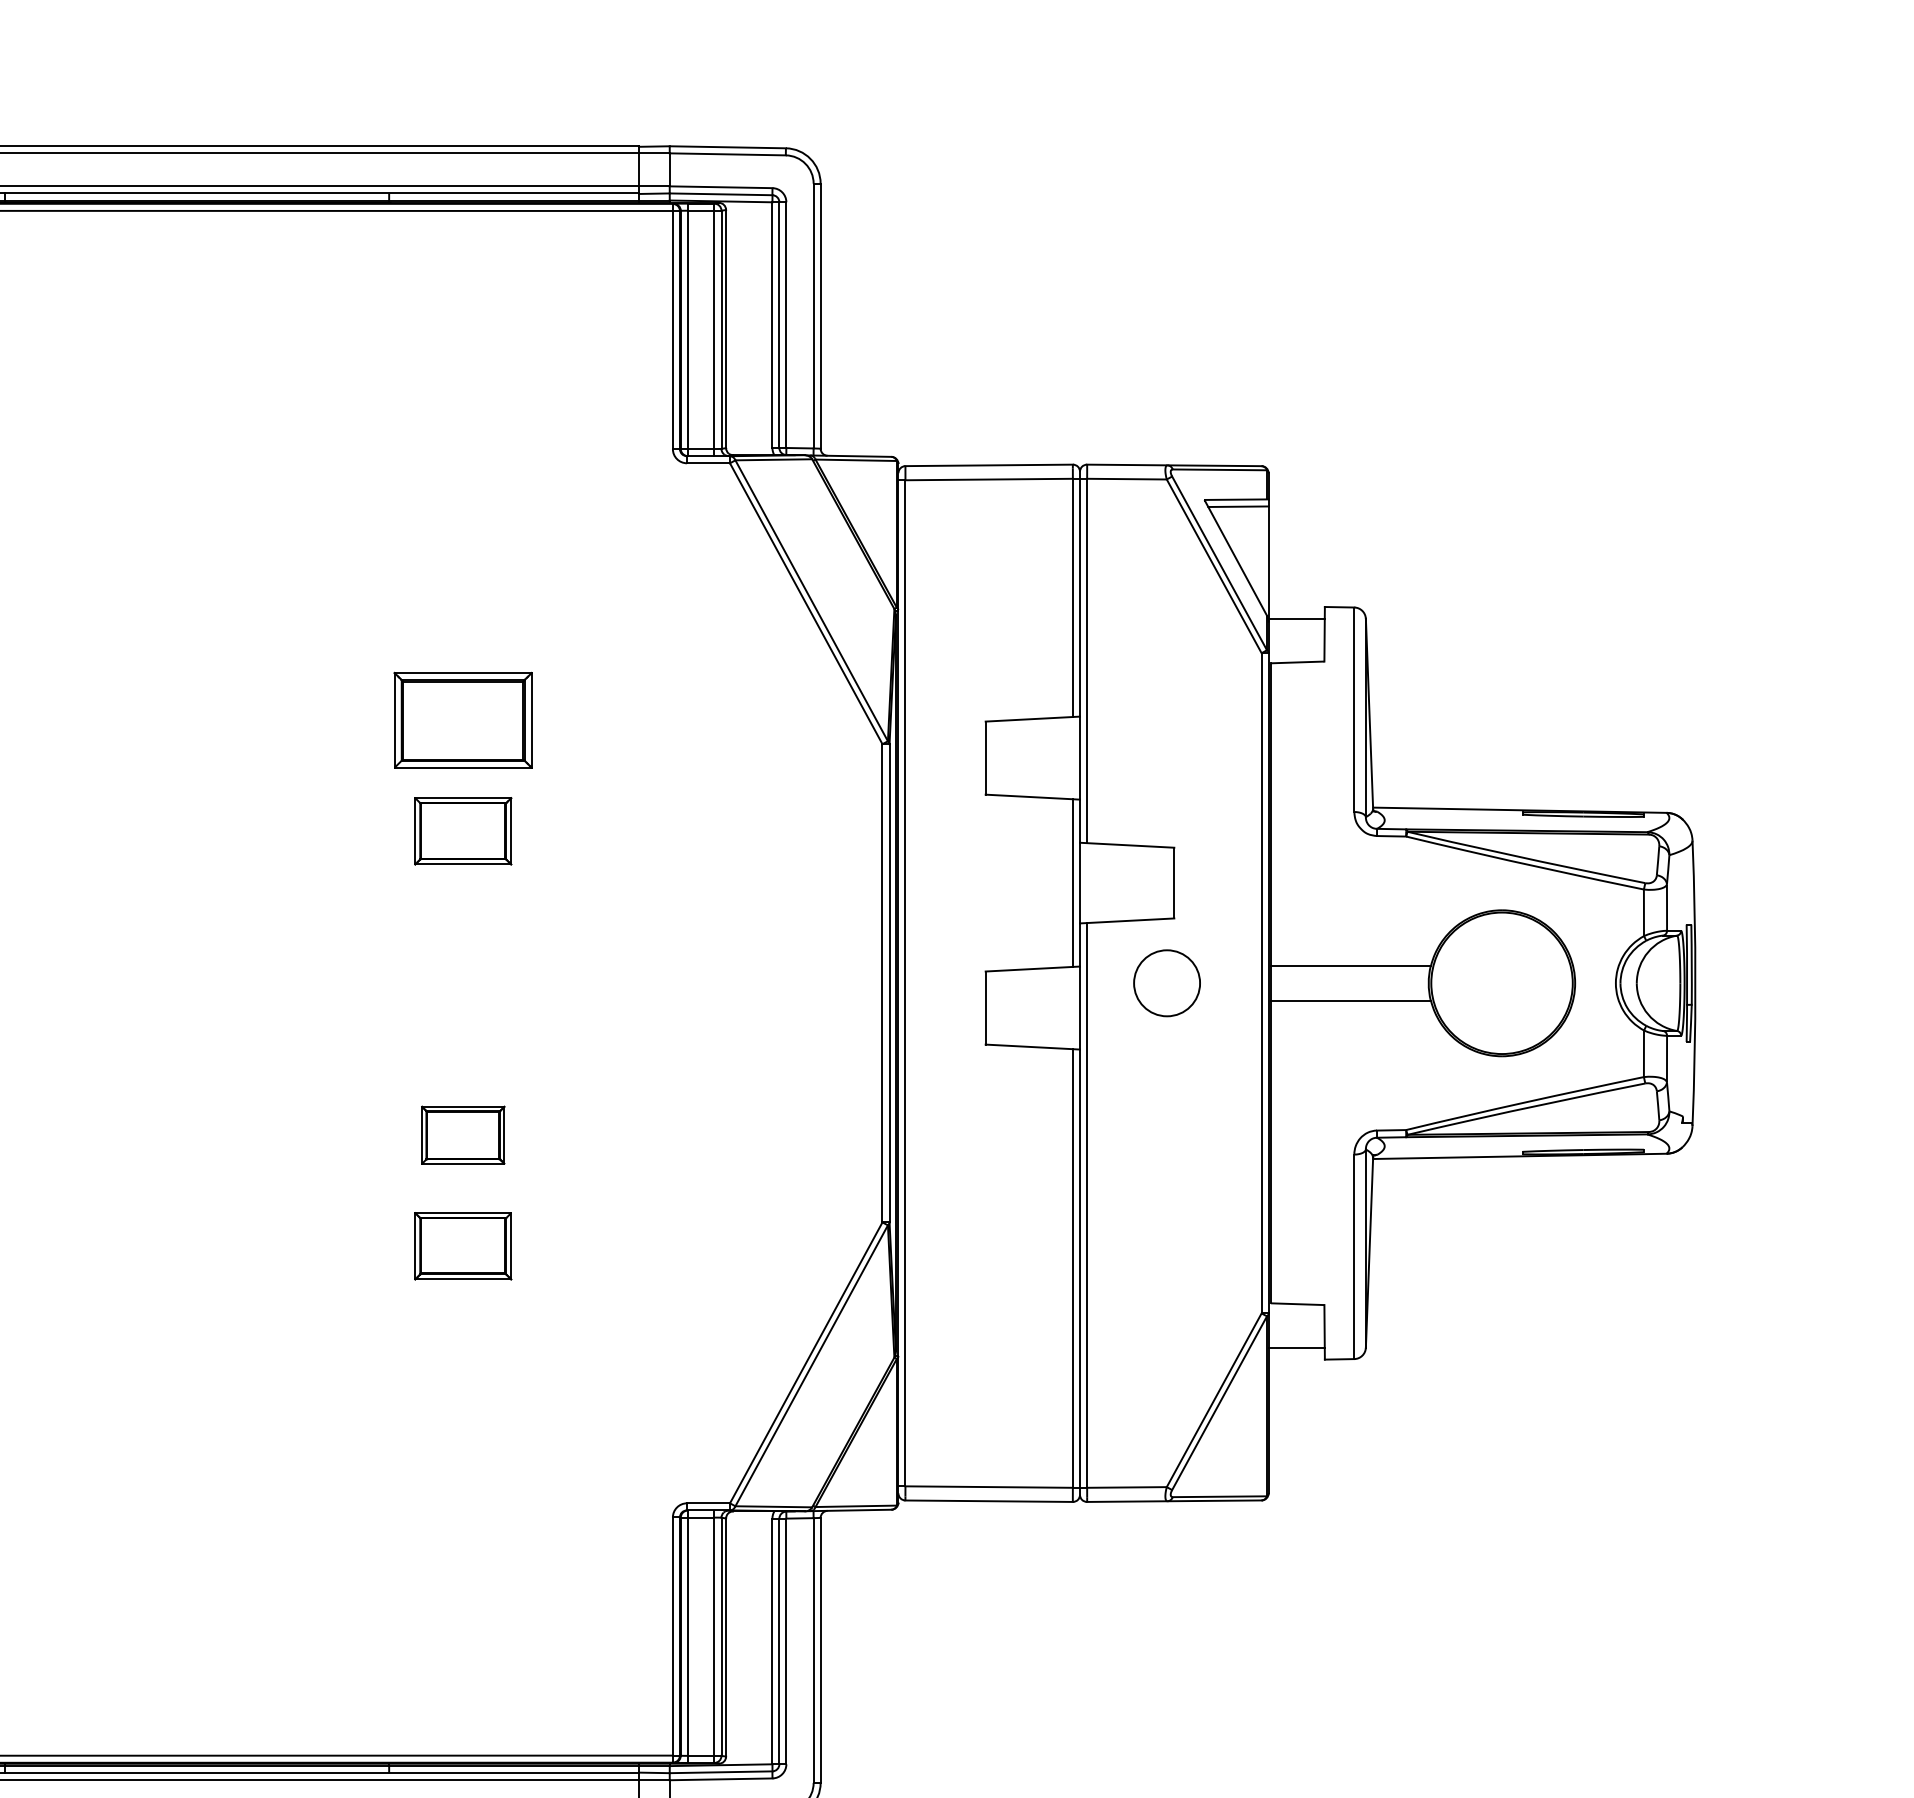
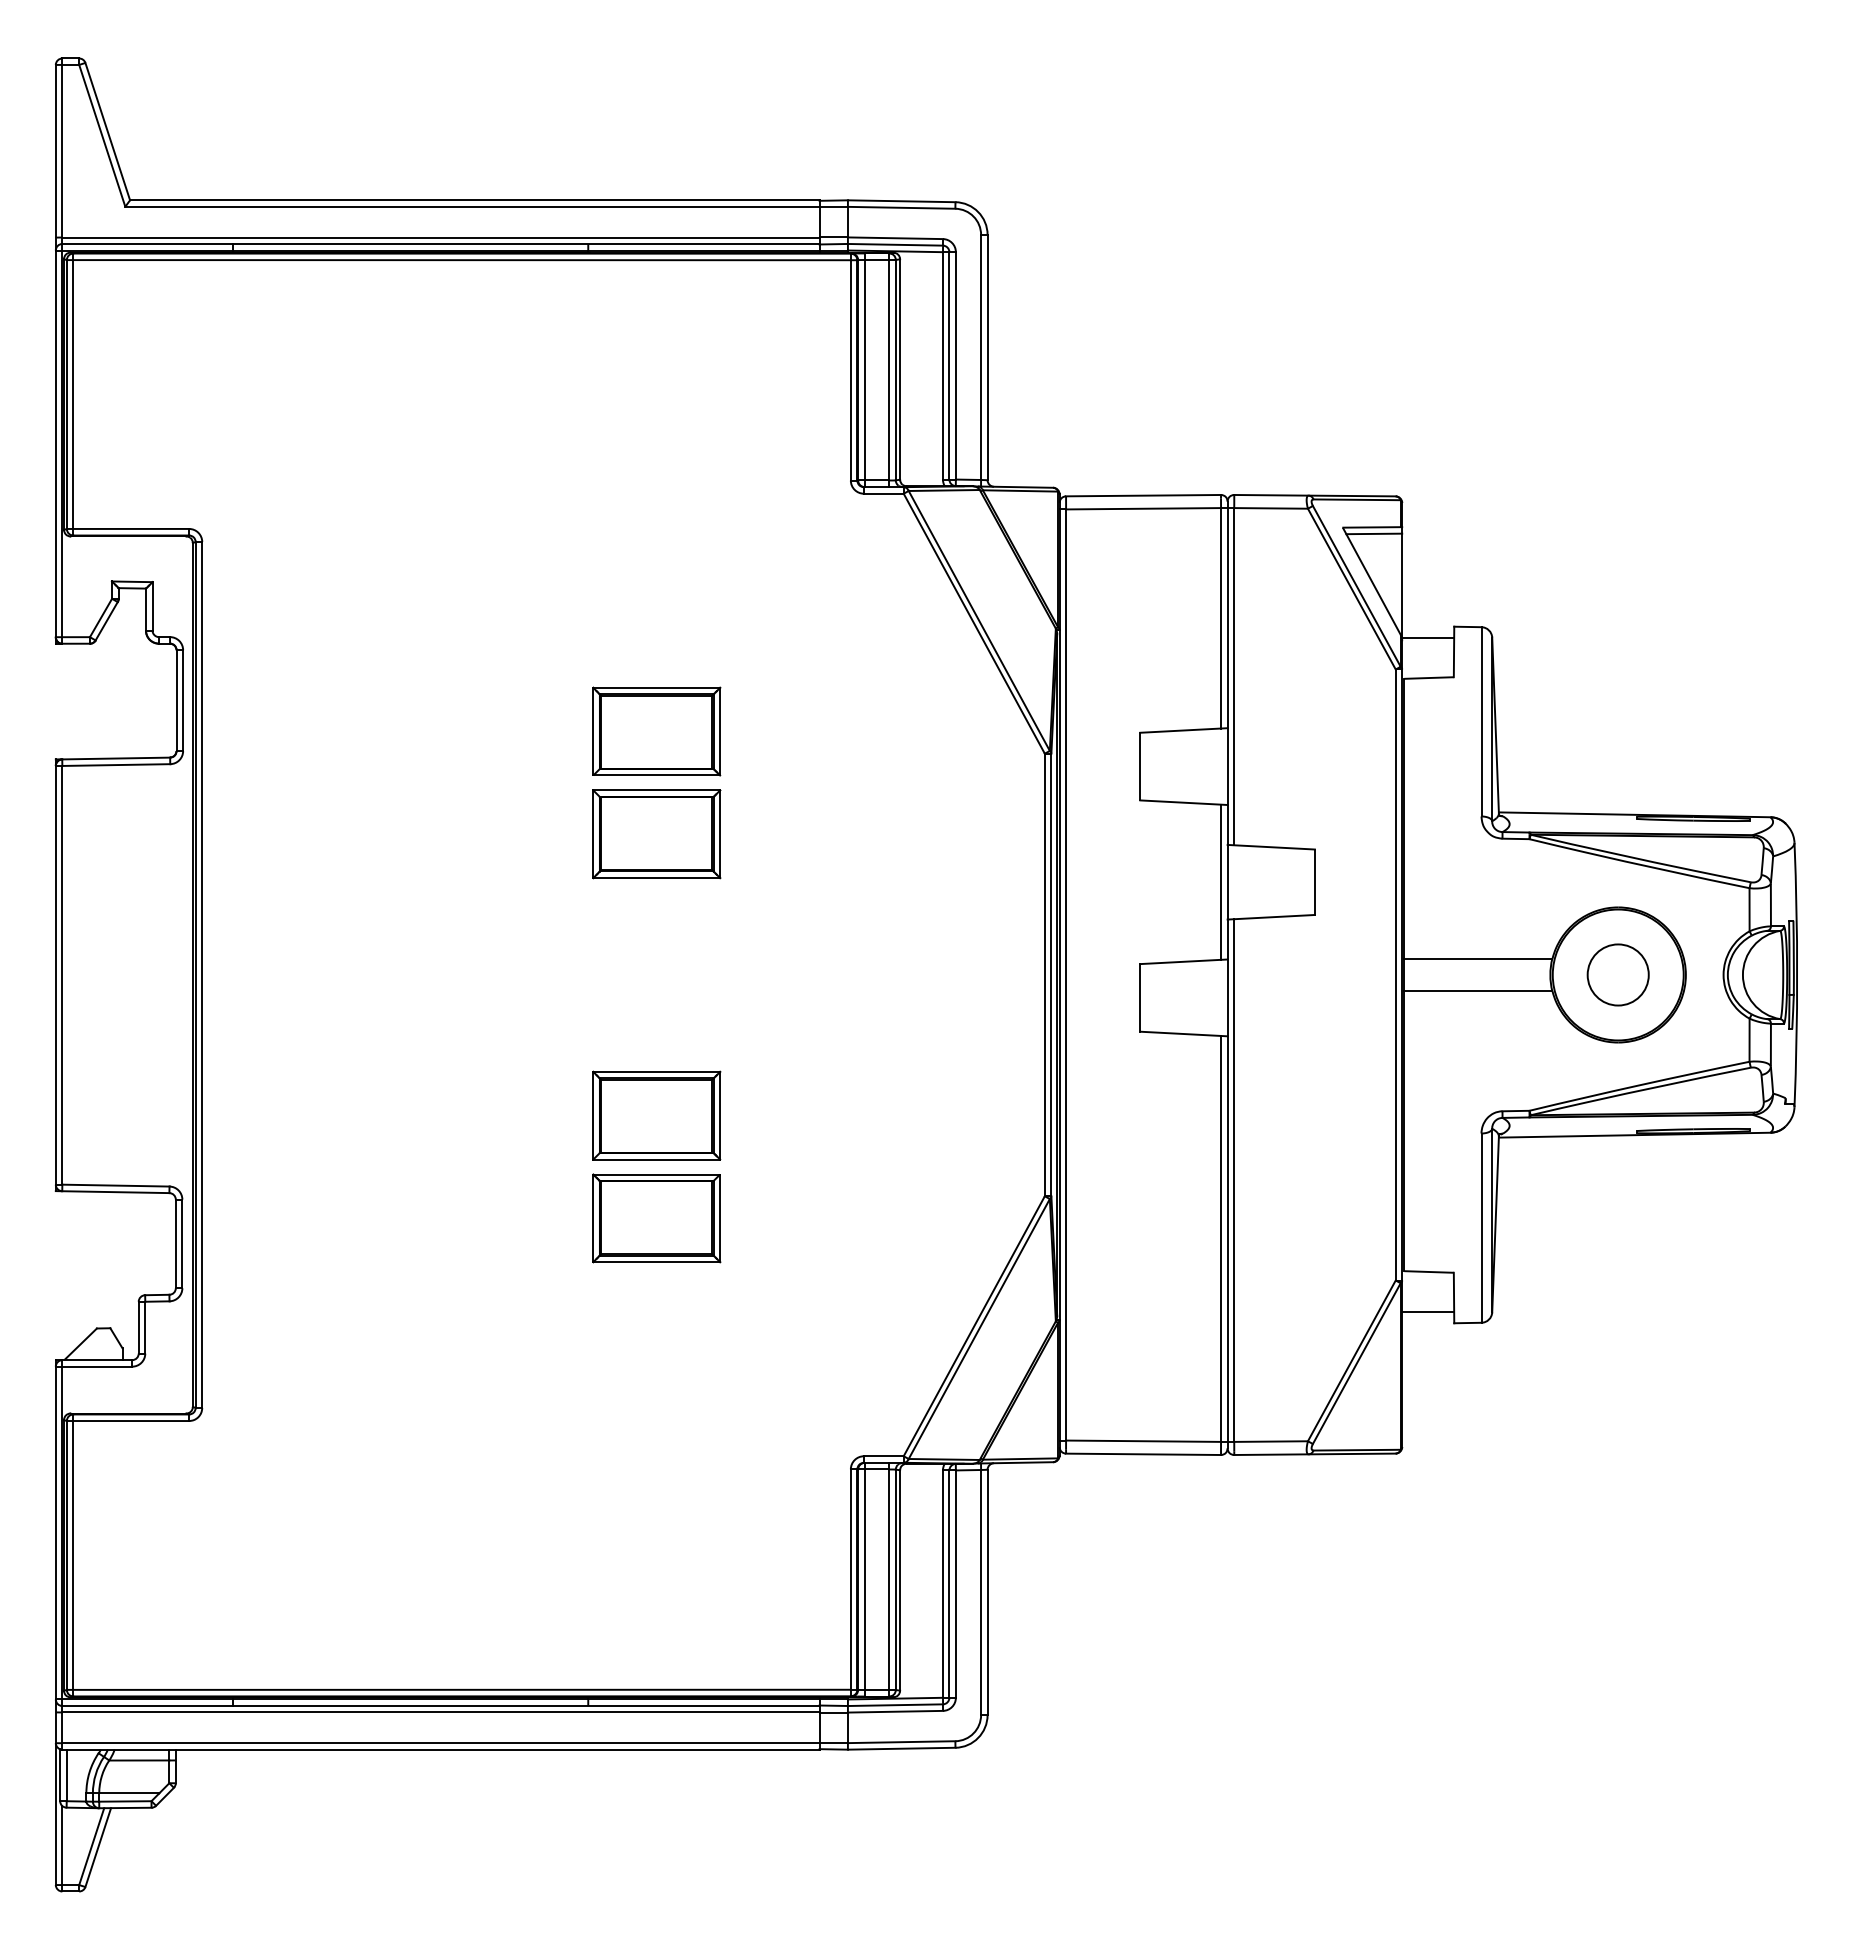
part: (462, 831) -> (656, 834), size x1.43
circle: (1166, 982) -> (1617, 974), moved
part: (462, 1135) -> (656, 1115), size x1.67
part: (462, 1246) -> (656, 1218), size x1.43

